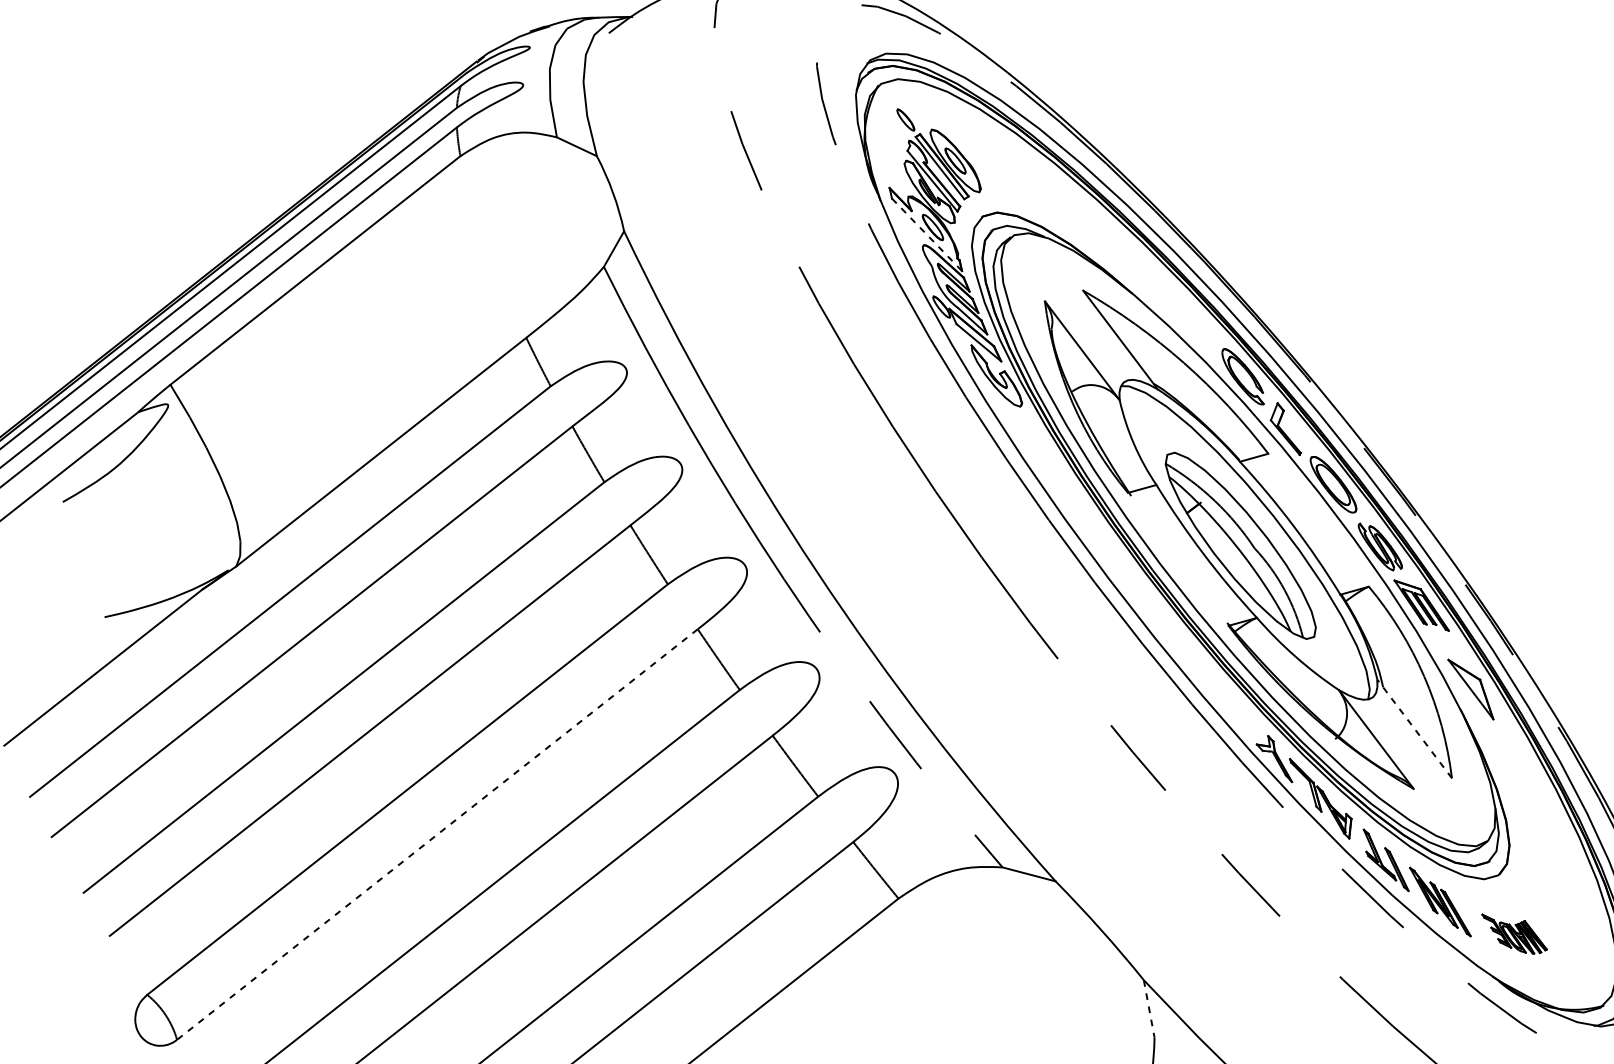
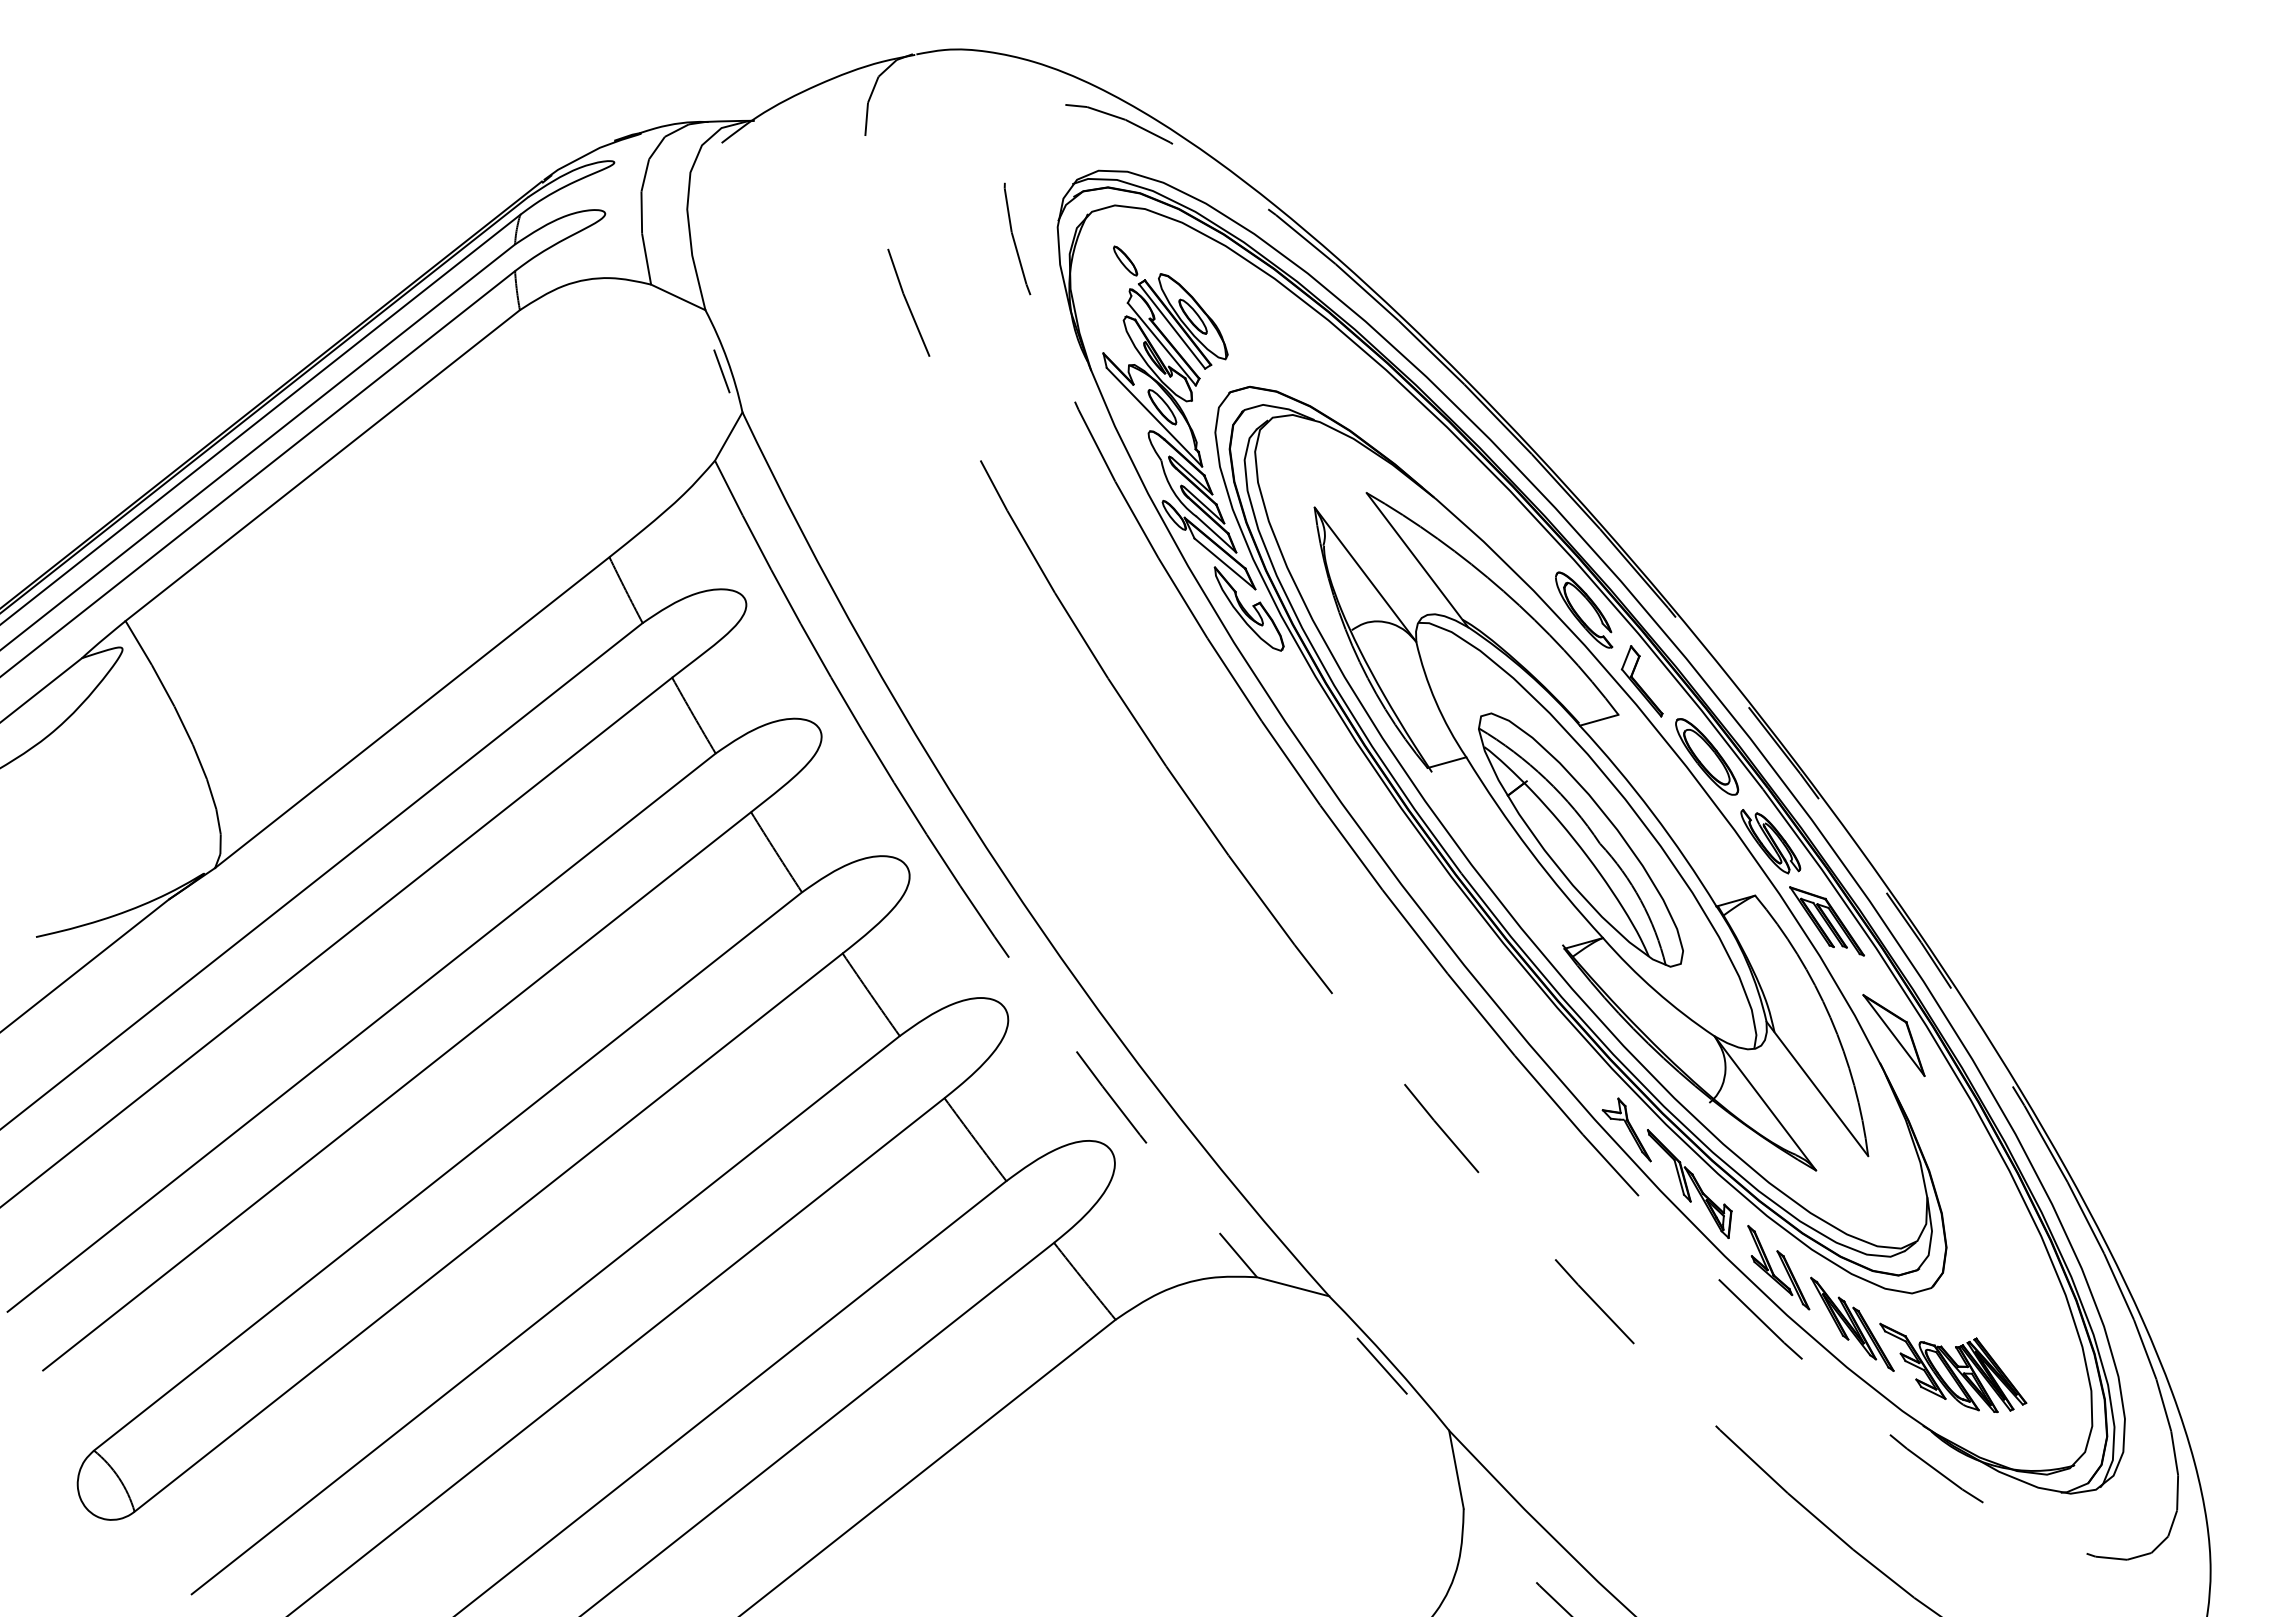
line: (608, 201) -> (721, 371), added
line: (927, 235) -> (1154, 417), dashed -> solid
line: (1414, 728) -> (1817, 1088), dashed -> solid
line: (437, 834) -> (488, 1232), dashed -> solid
line: (1094, 932) -> (1381, 1365), added
part: (1514, 933) -> (1953, 1367), size x1.67
line: (1149, 1008) -> (1456, 1469), dashed -> solid

